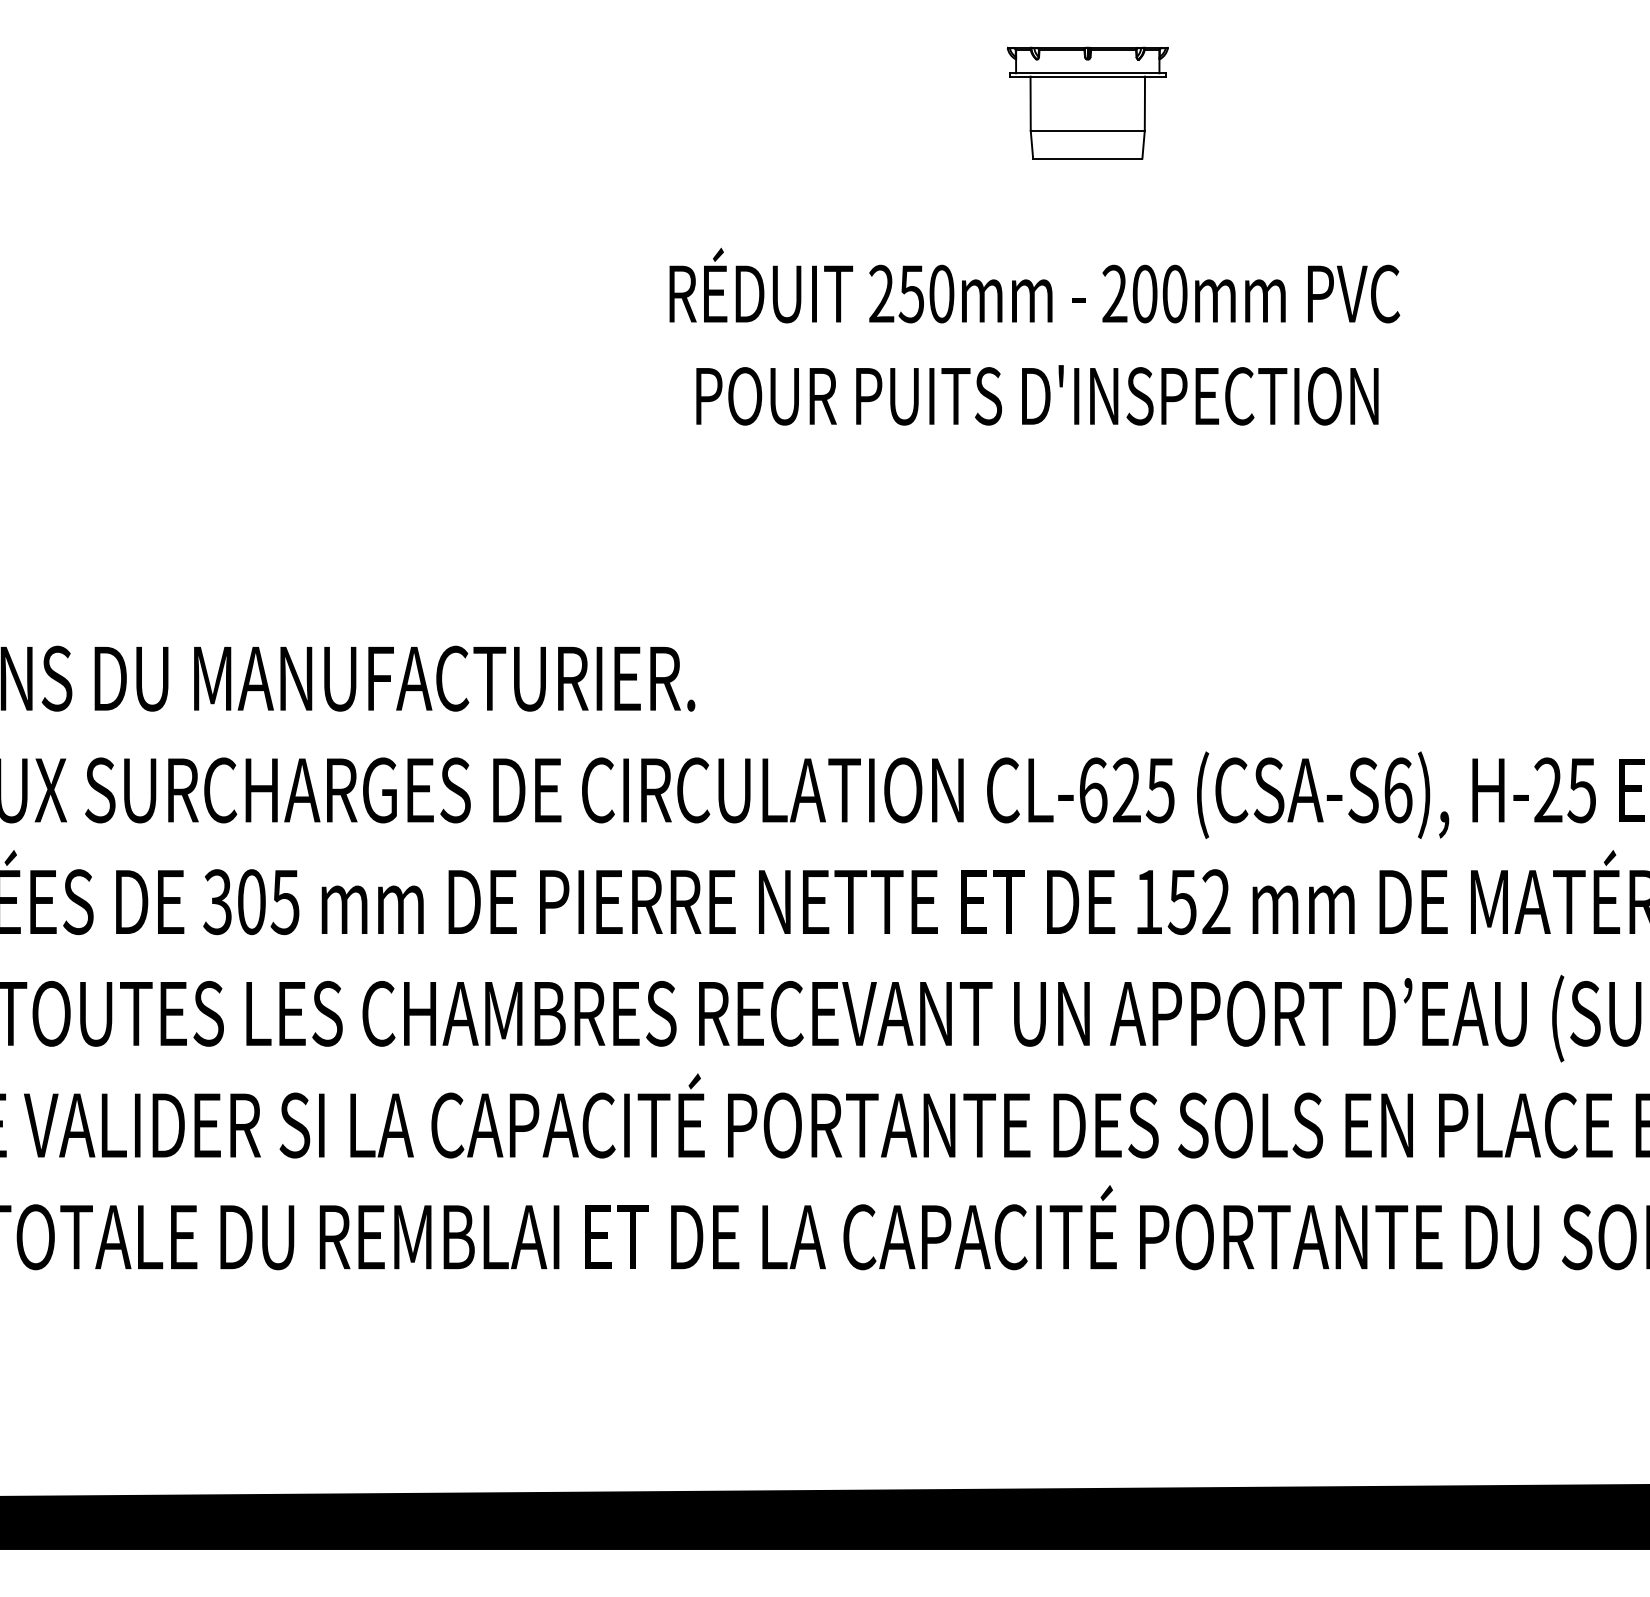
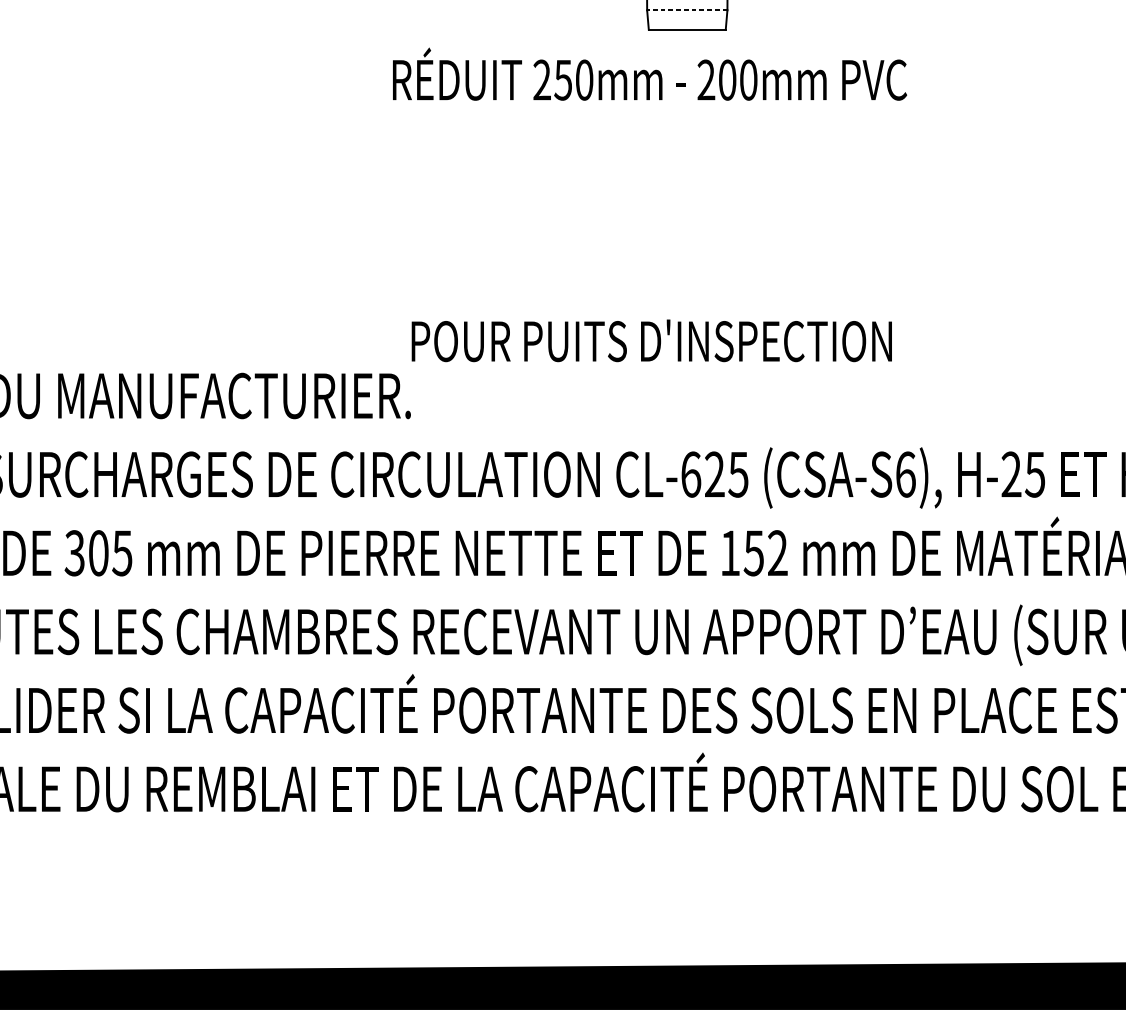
line: (1087, 130) -> (687, 10), solid -> dashed
text: (1034, 285) -> (649, 74), moved
text: (1037, 395) -> (651, 340), moved

